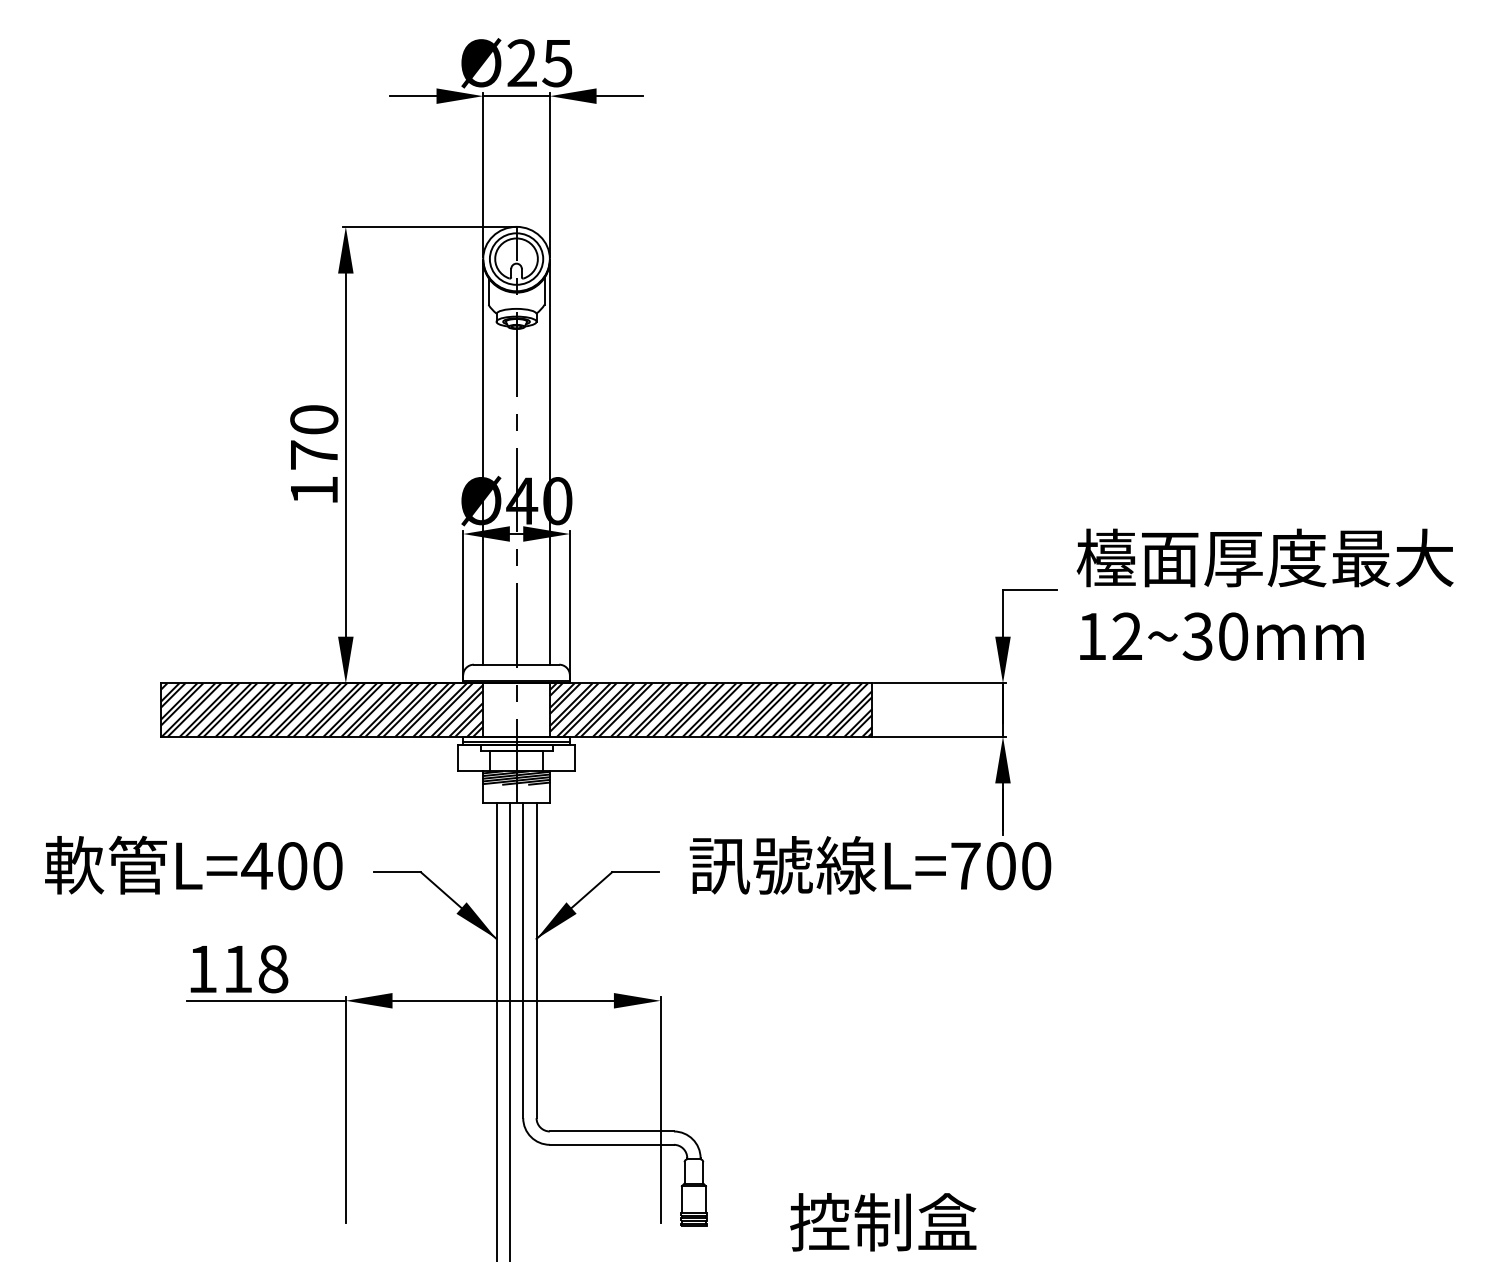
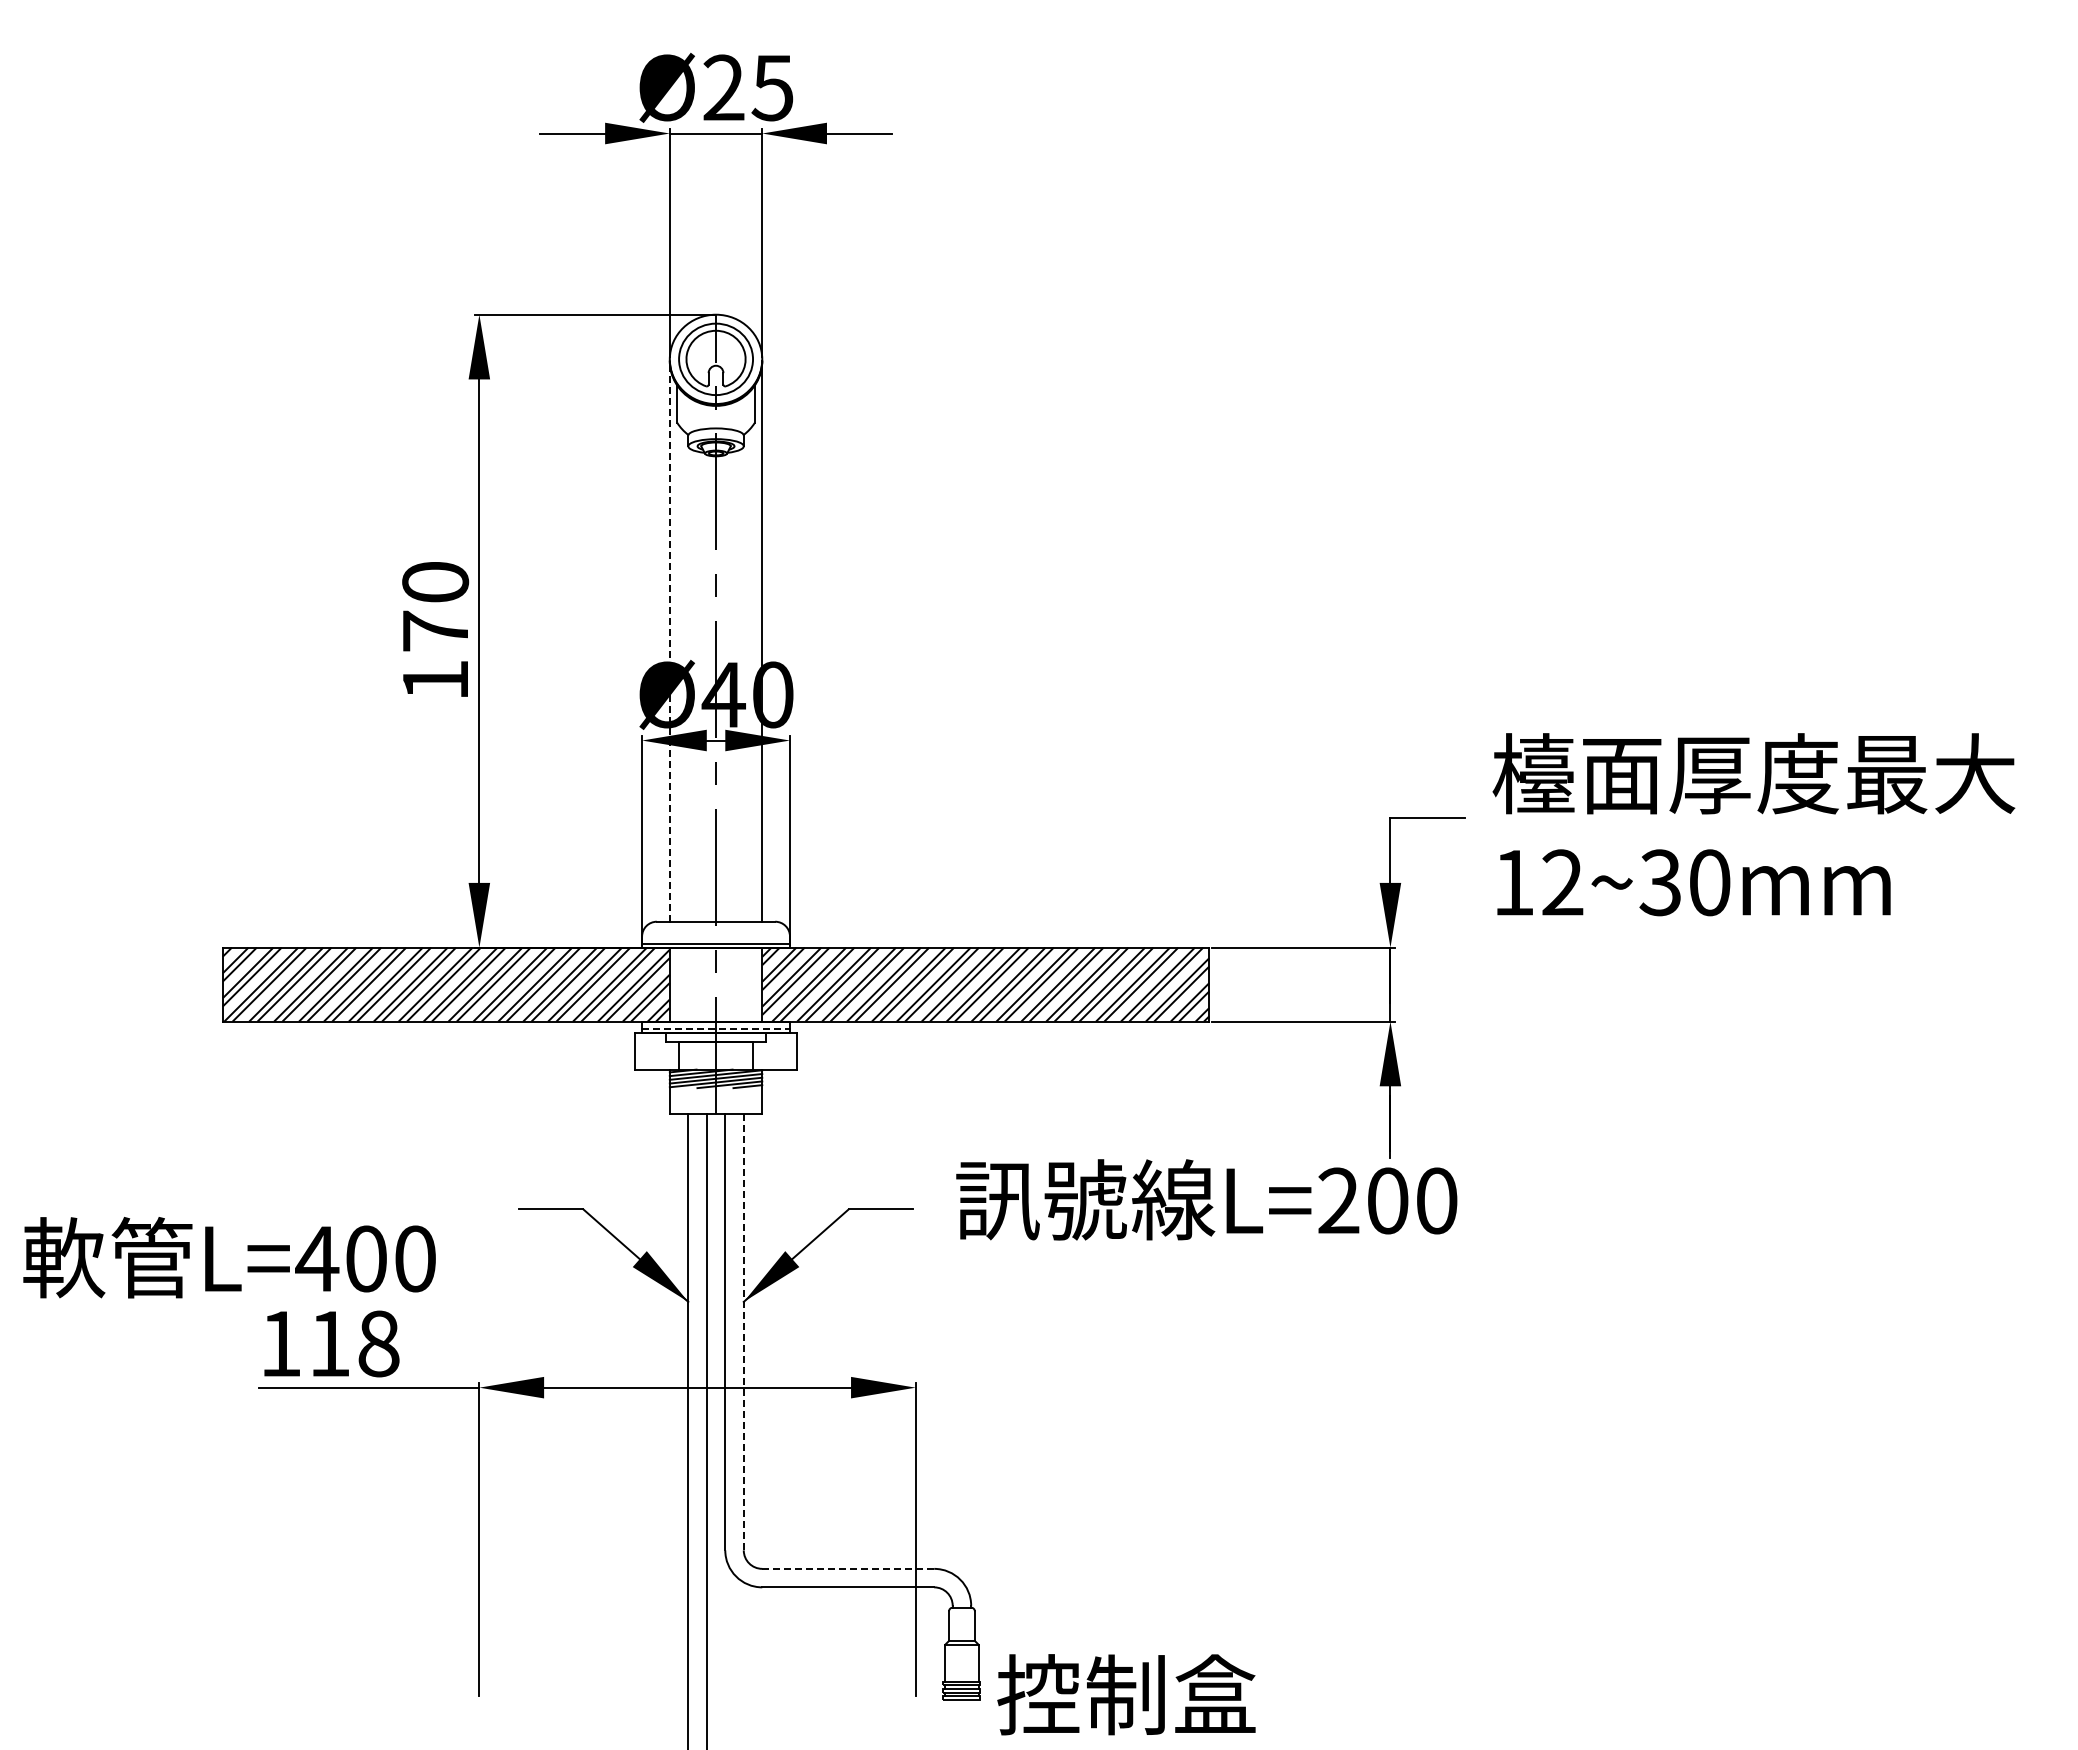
line: (482, 462) -> (669, 641), solid -> dashed
line: (516, 741) -> (716, 1028), solid -> dashed
text: (193, 865) -> (229, 1257), moved
text: (965, 865) -> (1338, 1200), L=700 -> L=200
line: (536, 960) -> (743, 1332), solid -> dashed
line: (612, 1131) -> (848, 1568), solid -> dashed
text: (883, 1222) -> (1126, 1694), moved

